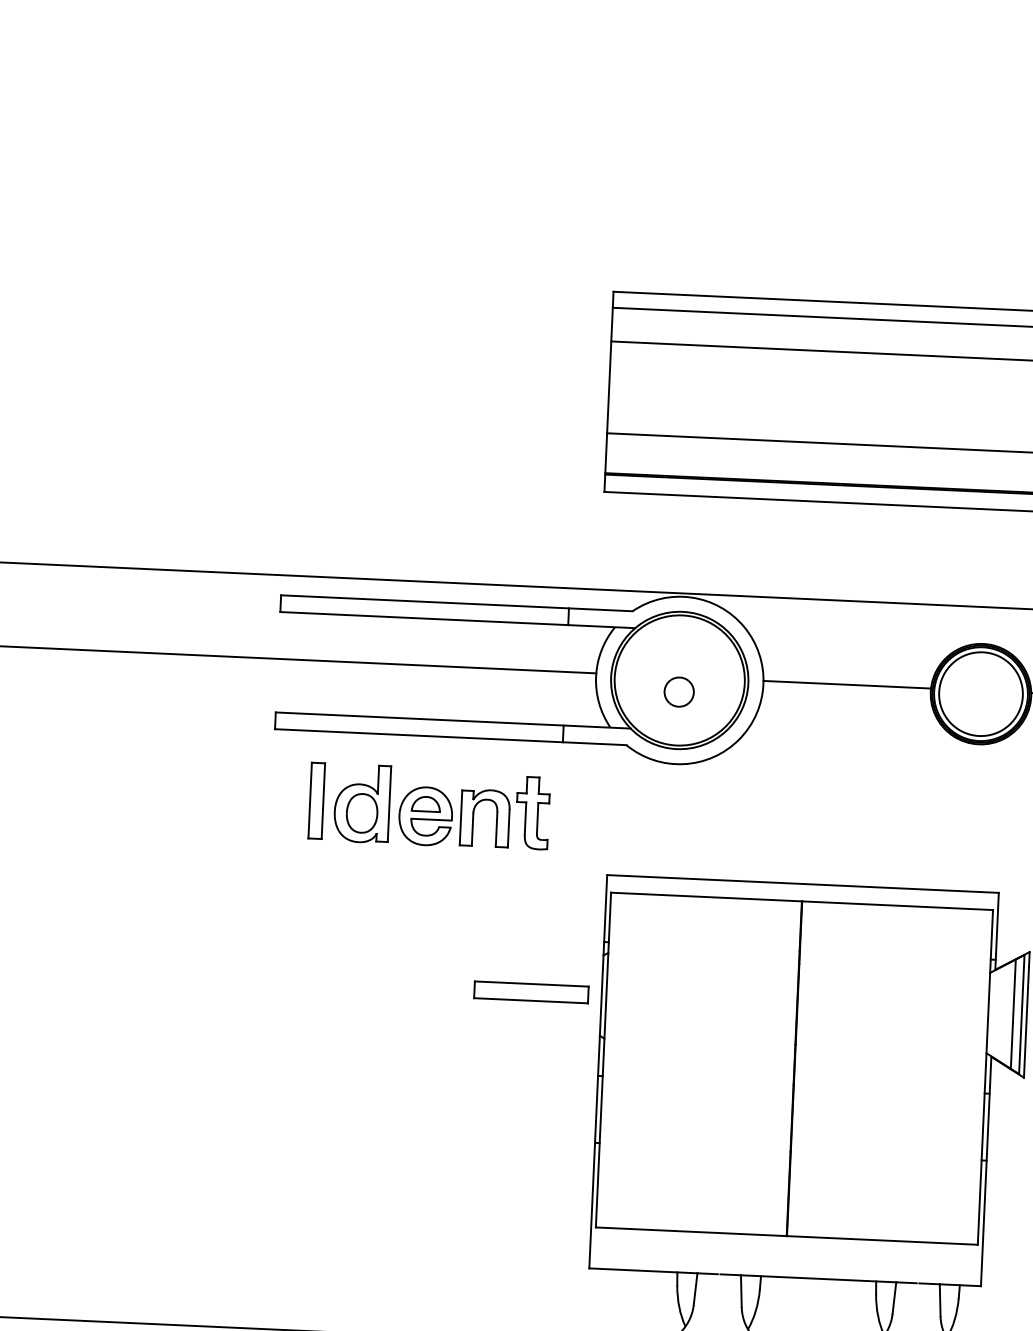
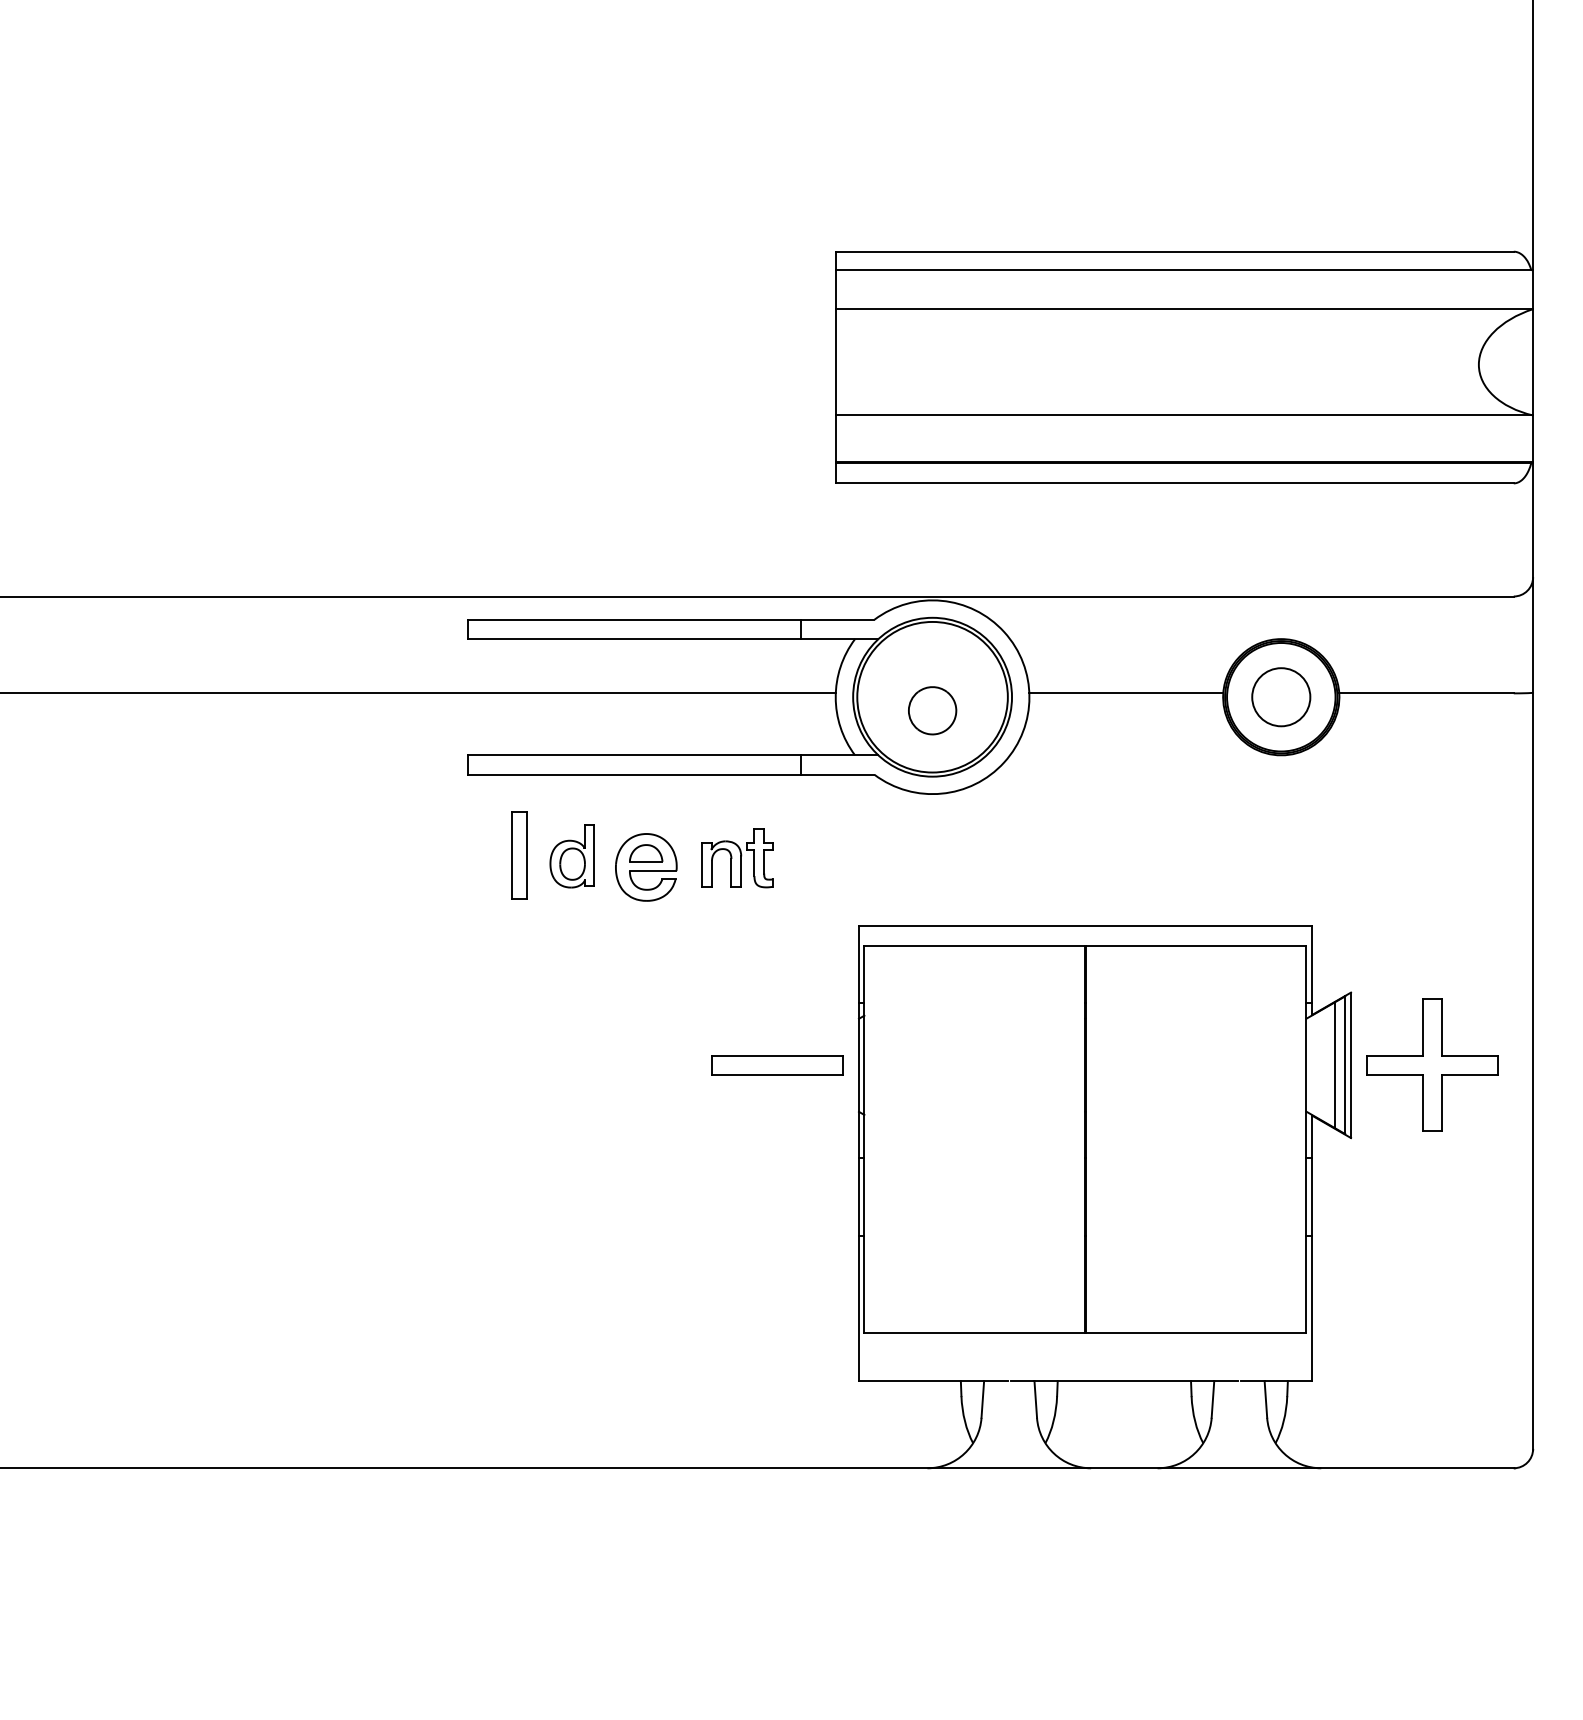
part: (679, 691) -> (932, 710), size x1.4
circle: (980, 693) -> (1280, 696), size x0.6
part: (362, 803) -> (572, 856), size x0.7
part: (504, 812) -> (737, 858), size x0.7

